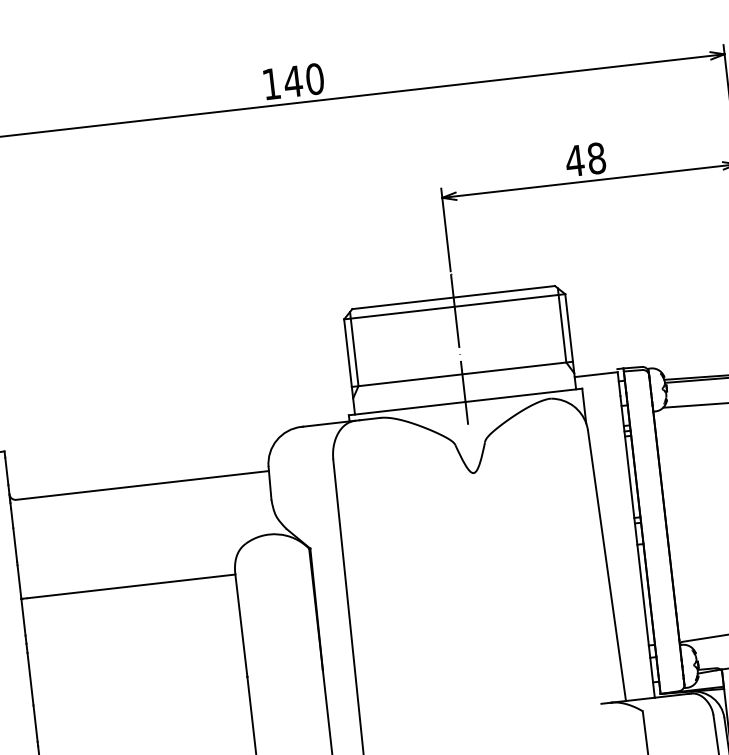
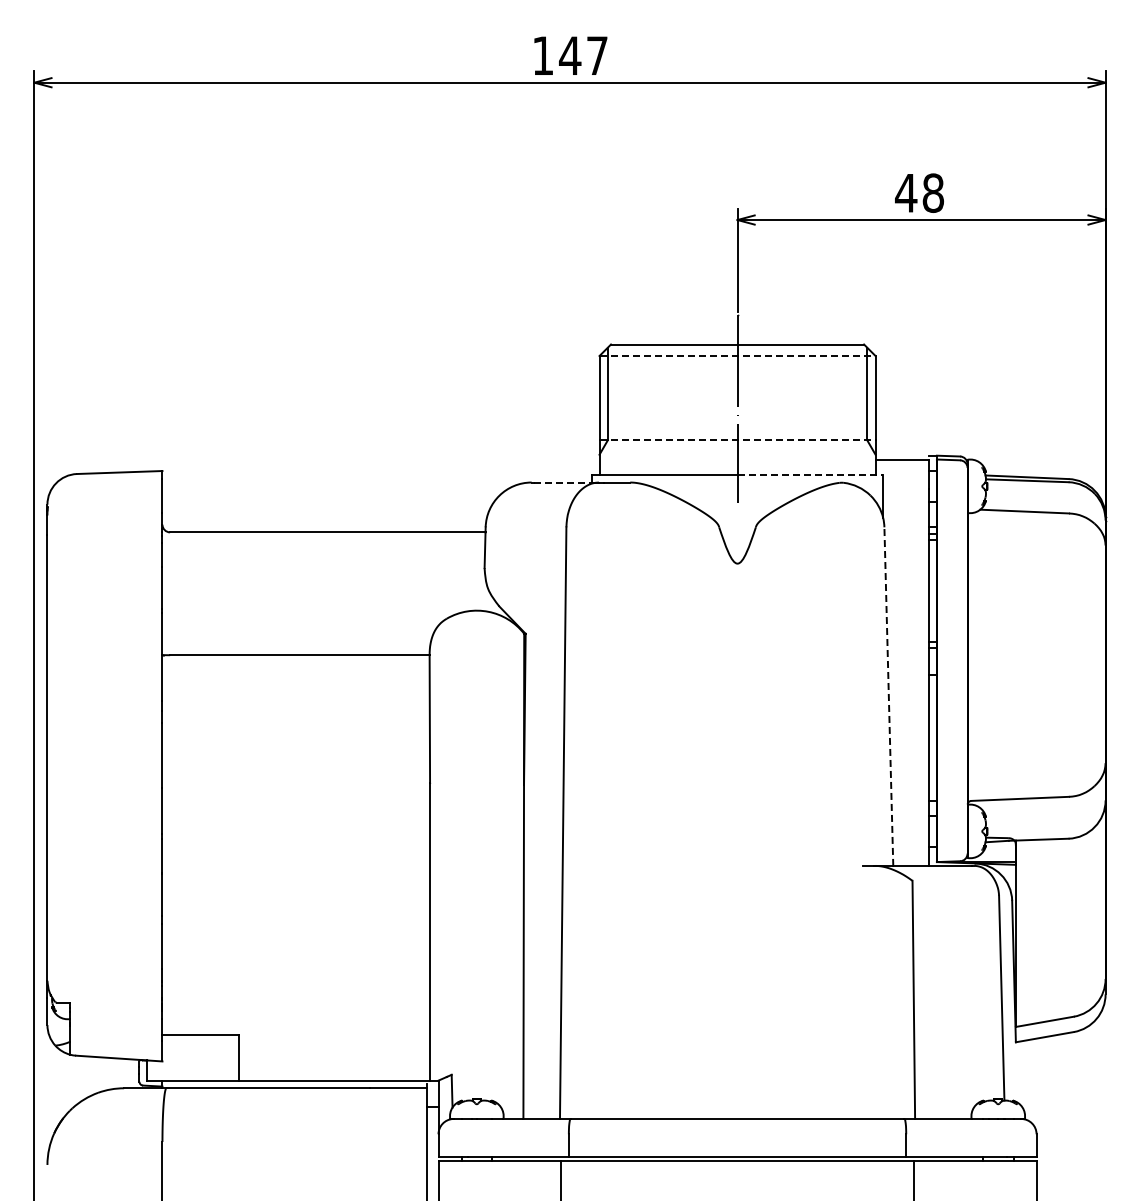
text: (315, 78) -> (597, 55), 140 -> 147
line: (455, 307) -> (738, 356), solid -> dashed
line: (463, 374) -> (738, 440), solid -> dashed
line: (523, 395) -> (810, 474), solid -> dashed
line: (326, 424) -> (562, 482), solid -> dashed
line: (606, 565) -> (888, 696), solid -> dashed

